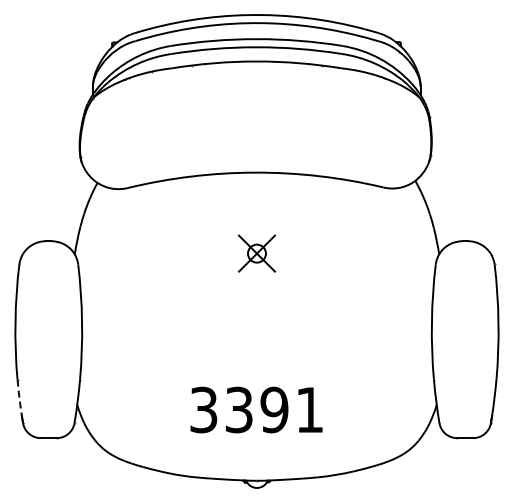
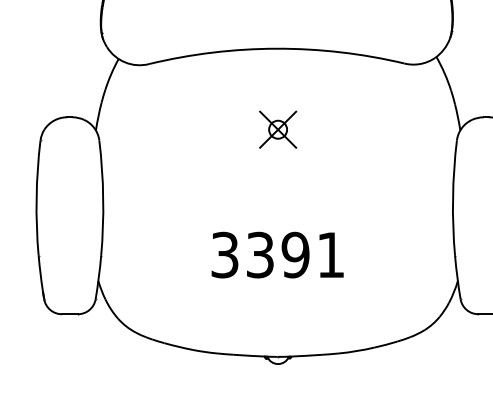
arc: (19, 397) -> (40, 273), dashed -> solid
text: (256, 409) -> (277, 254), moved

